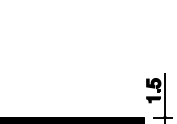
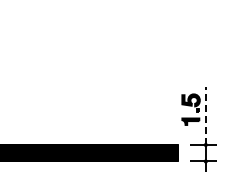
line: (164, 95) -> (205, 116), solid -> dashed

